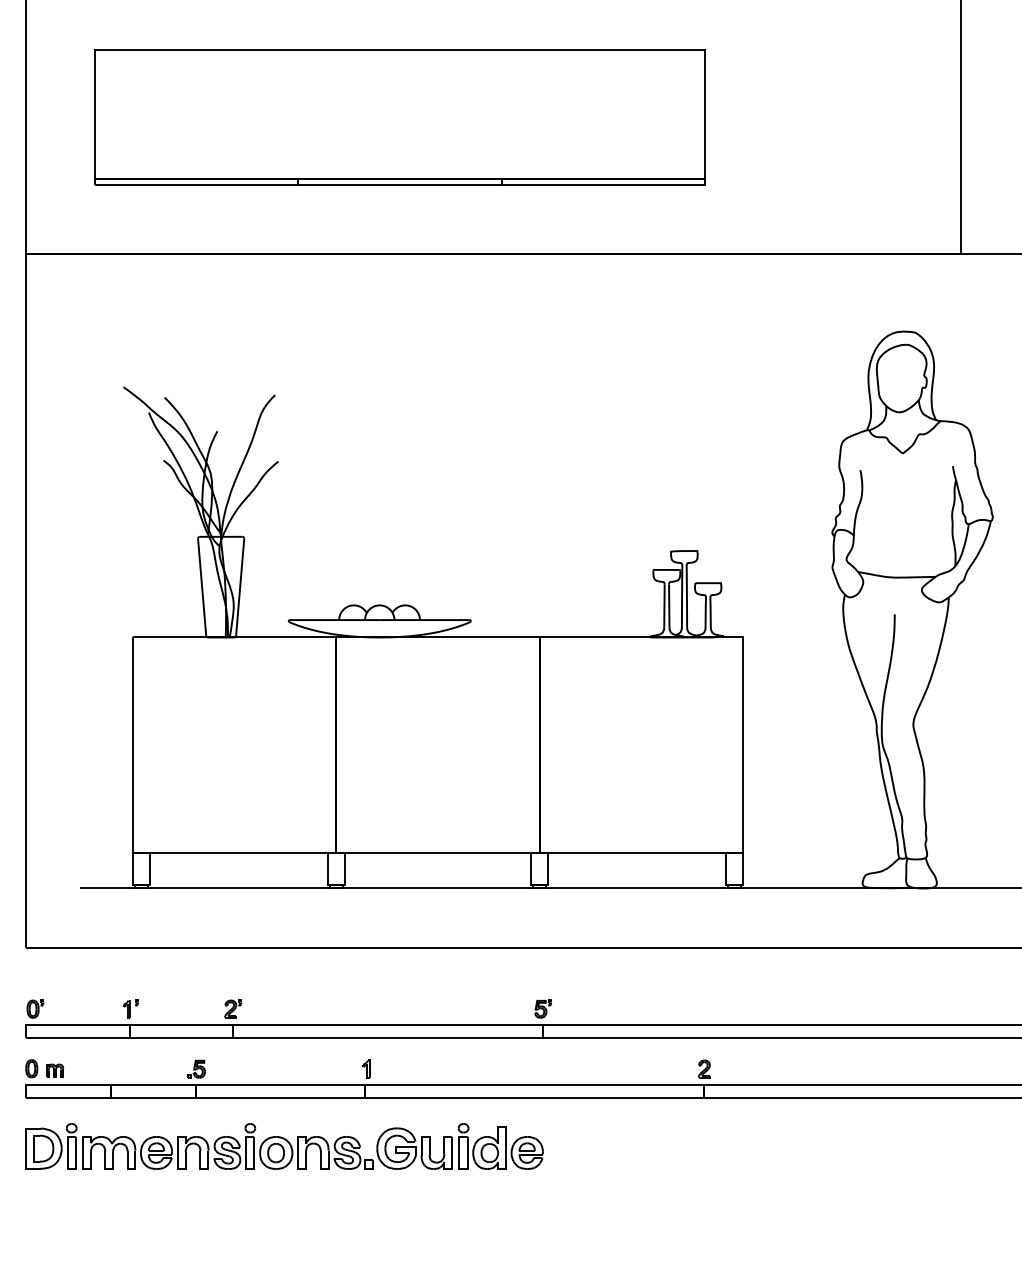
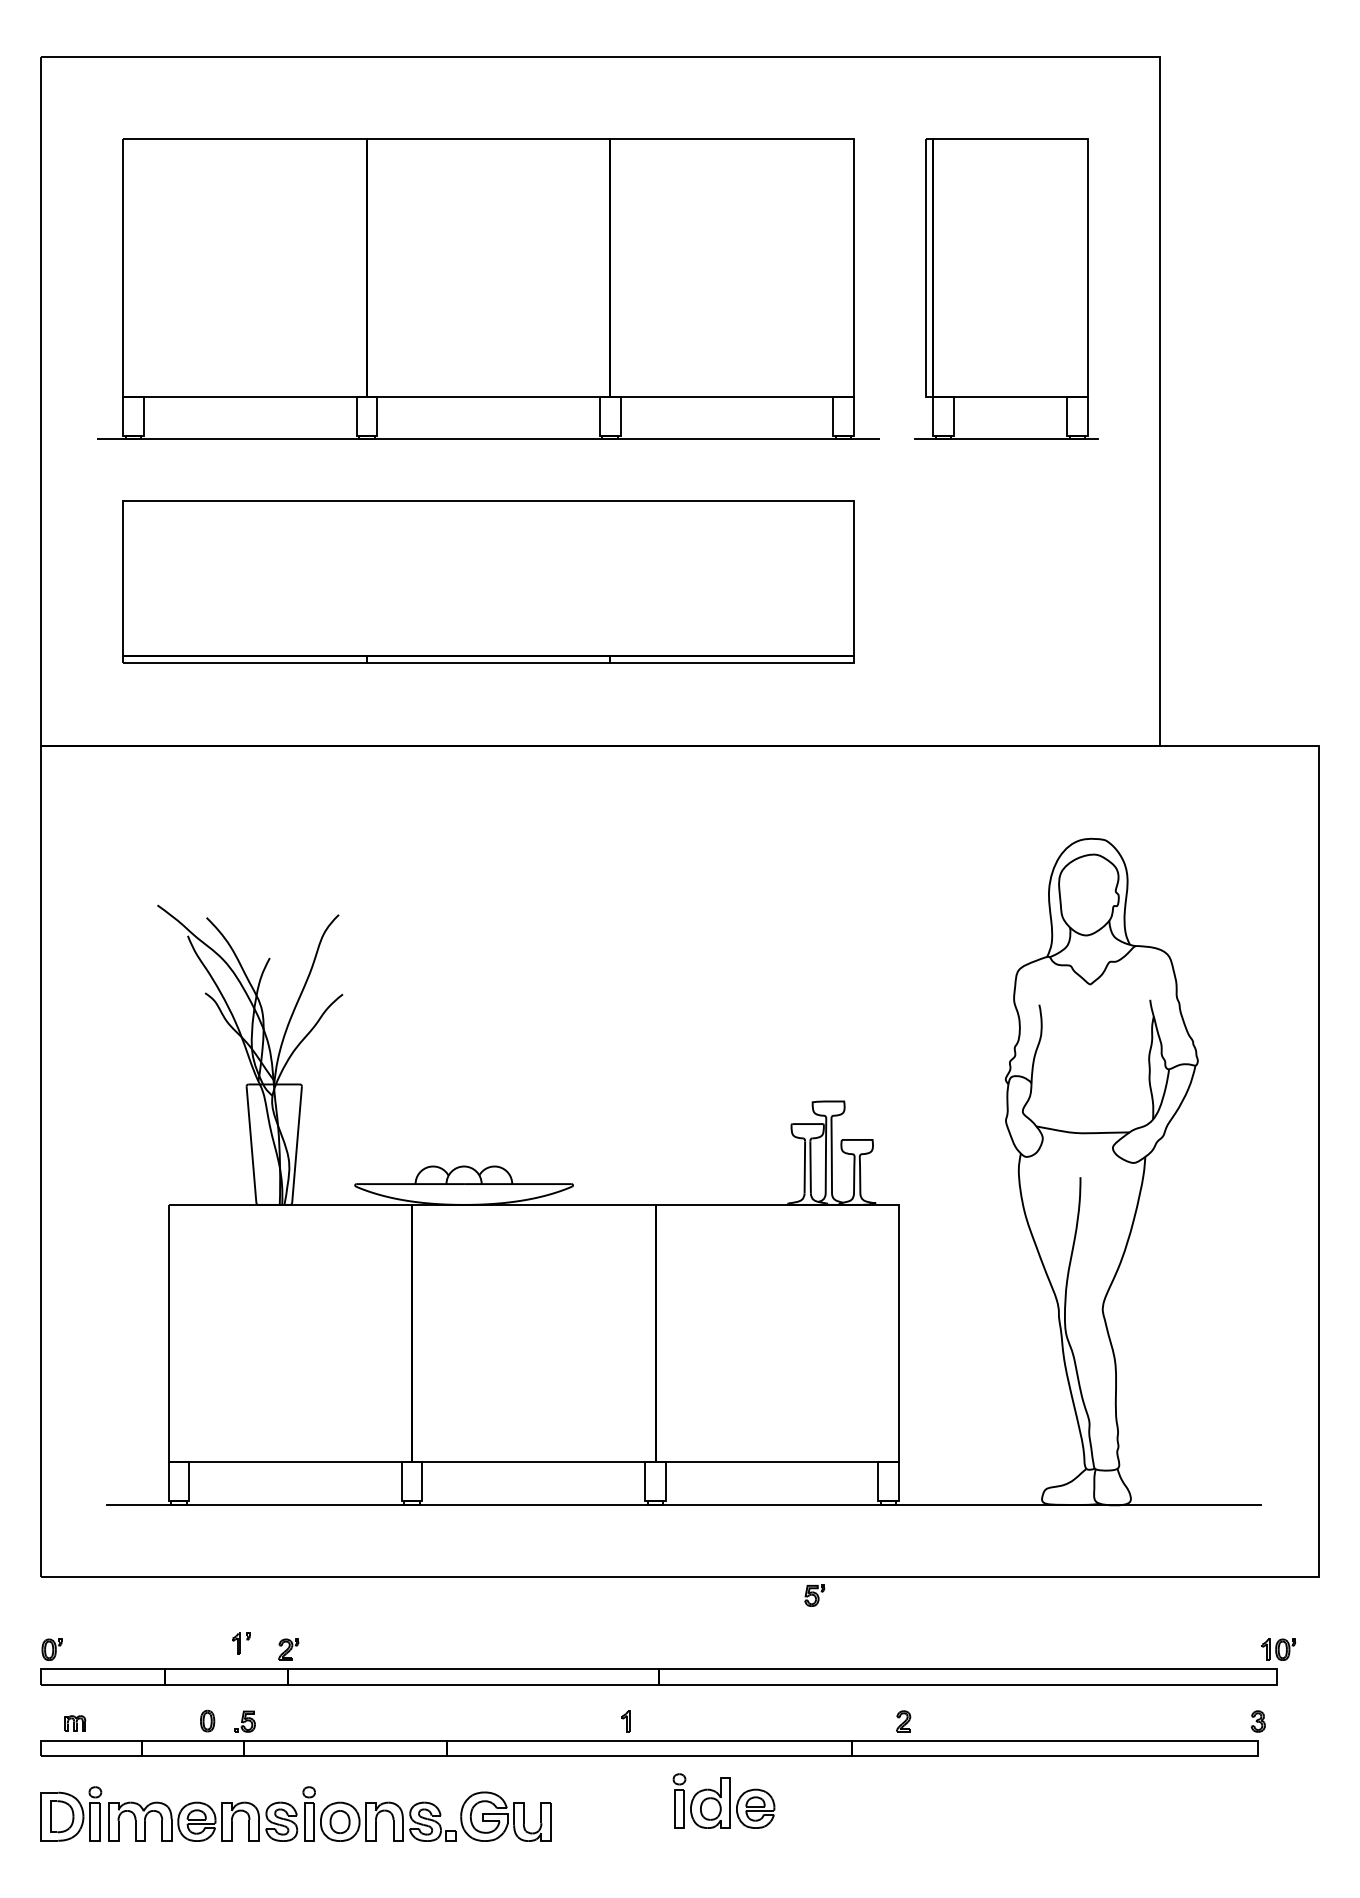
part: (131, 1008) -> (241, 1643), moved
part: (543, 1008) -> (814, 1595), moved
part: (31, 1068) -> (207, 1720), moved
part: (365, 1069) -> (625, 1721), moved
part: (704, 1069) -> (903, 1721), moved
part: (500, 1145) -> (723, 1800), moved

